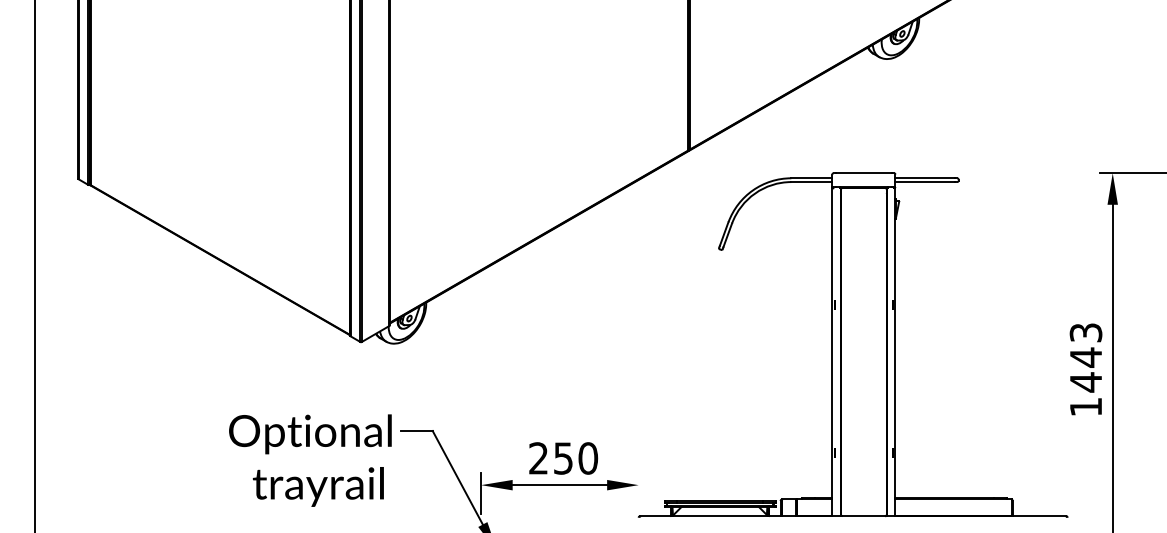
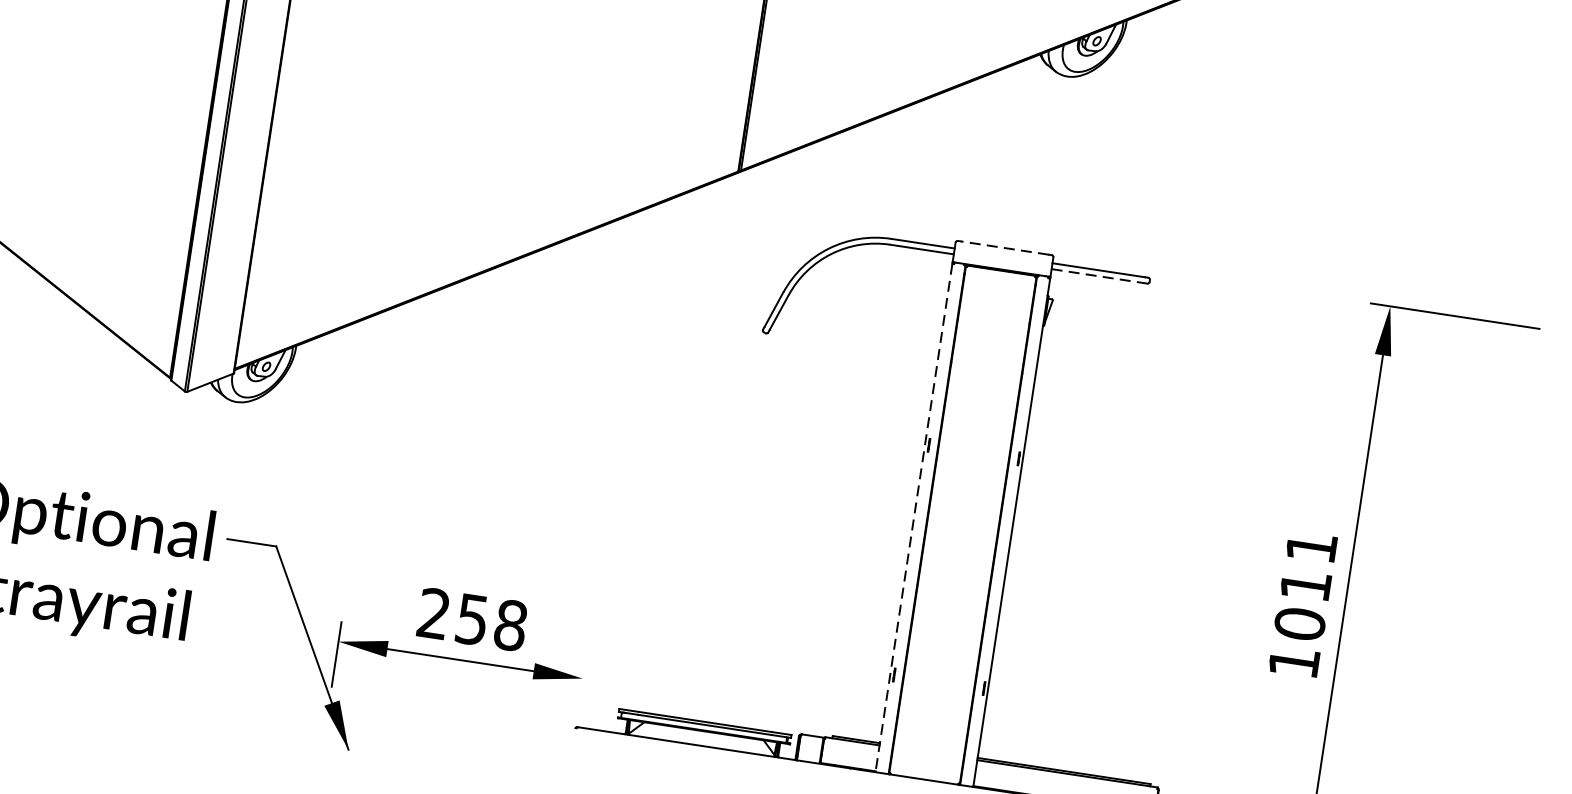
line: (863, 173) -> (1004, 248), solid -> dashed
line: (925, 182) -> (1098, 276), solid -> dashed
line: (832, 352) -> (914, 518), solid -> dashed
text: (1085, 357) -> (1305, 585), 1443 -> 1011
text: (588, 458) -> (511, 625), 250 -> 258

